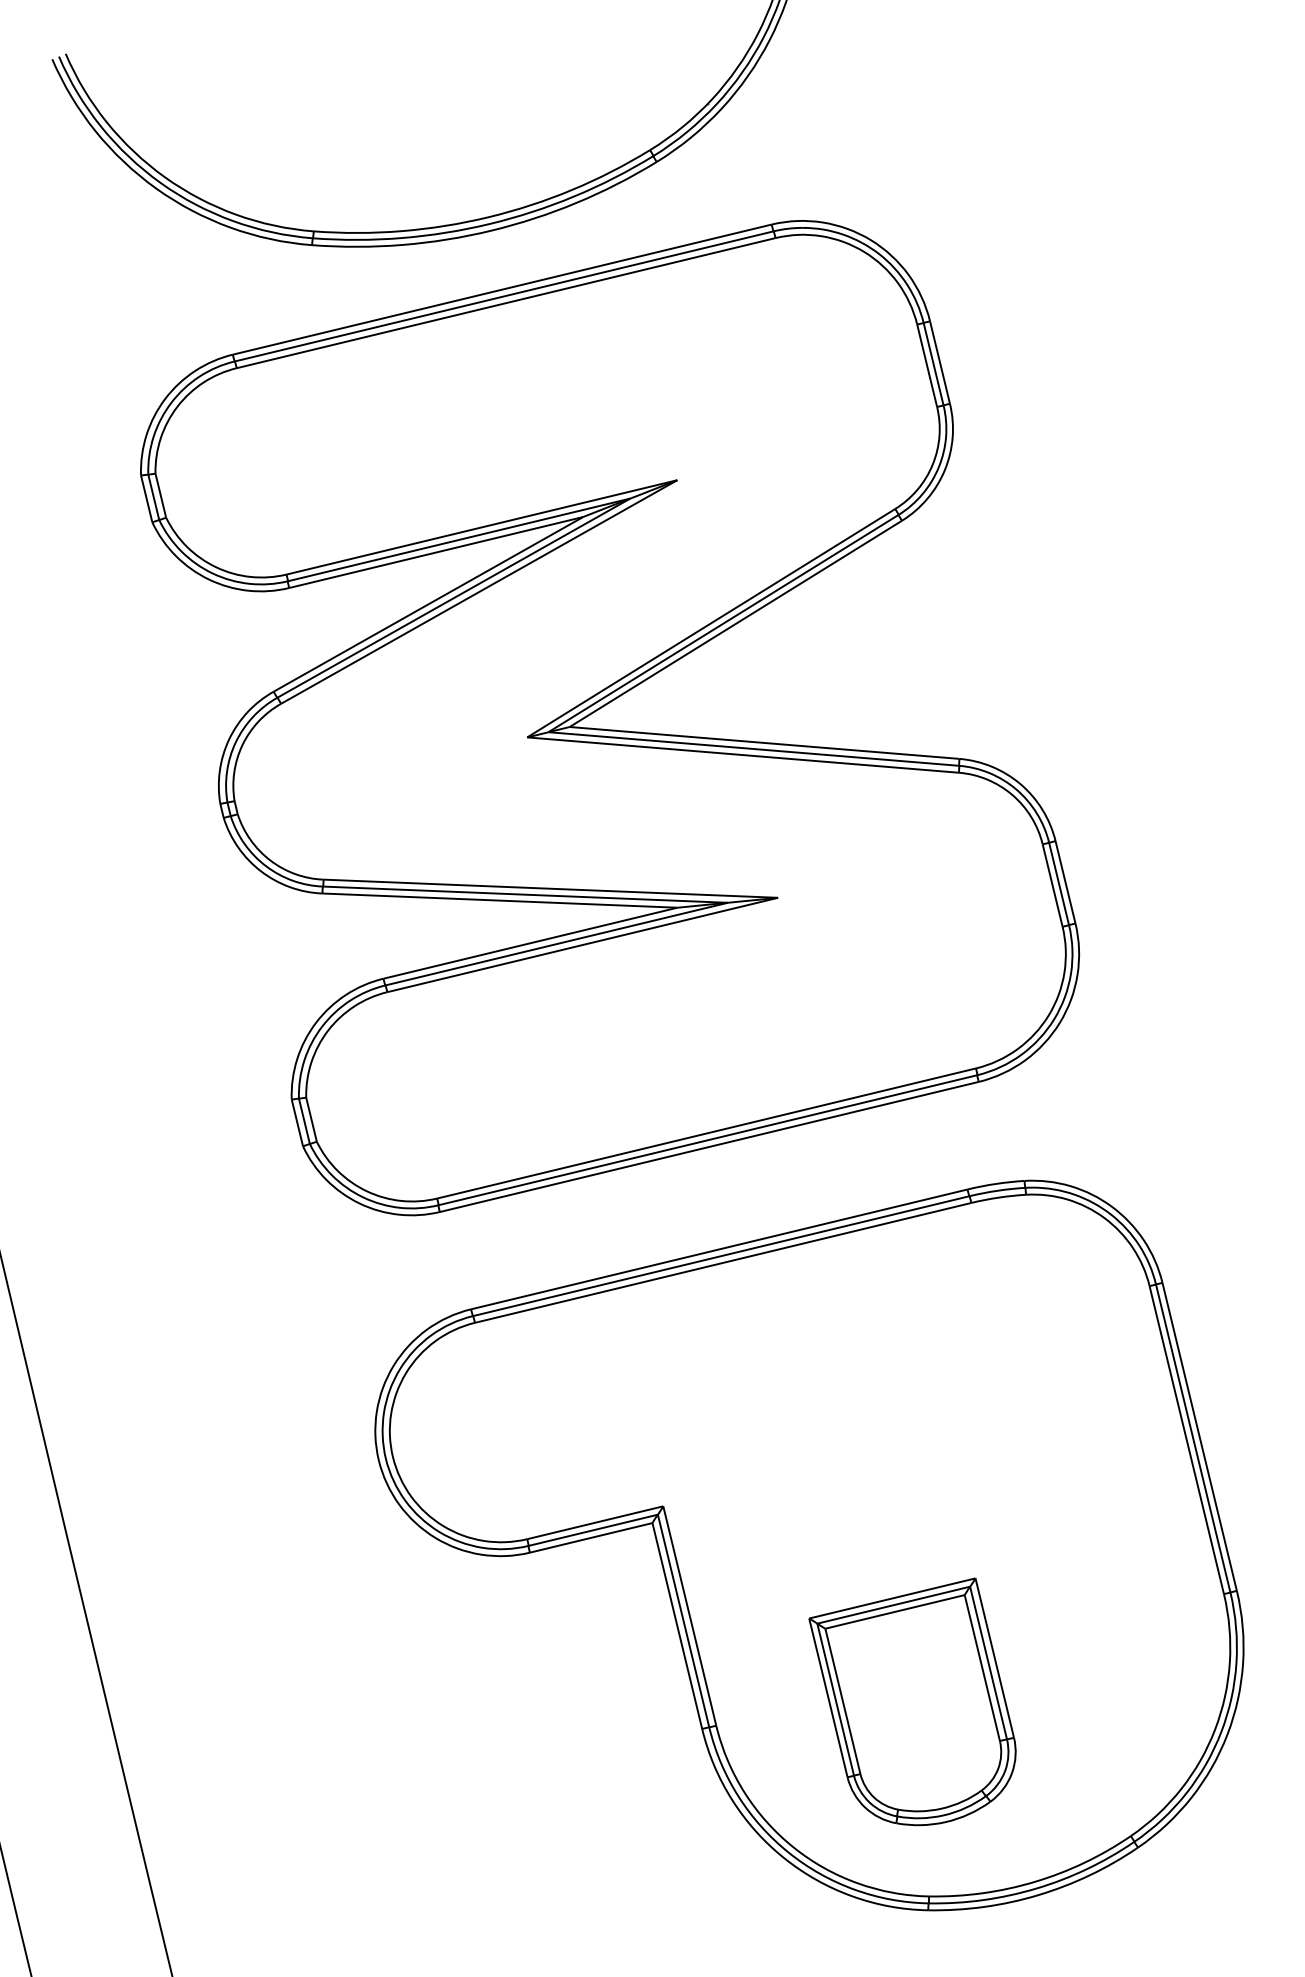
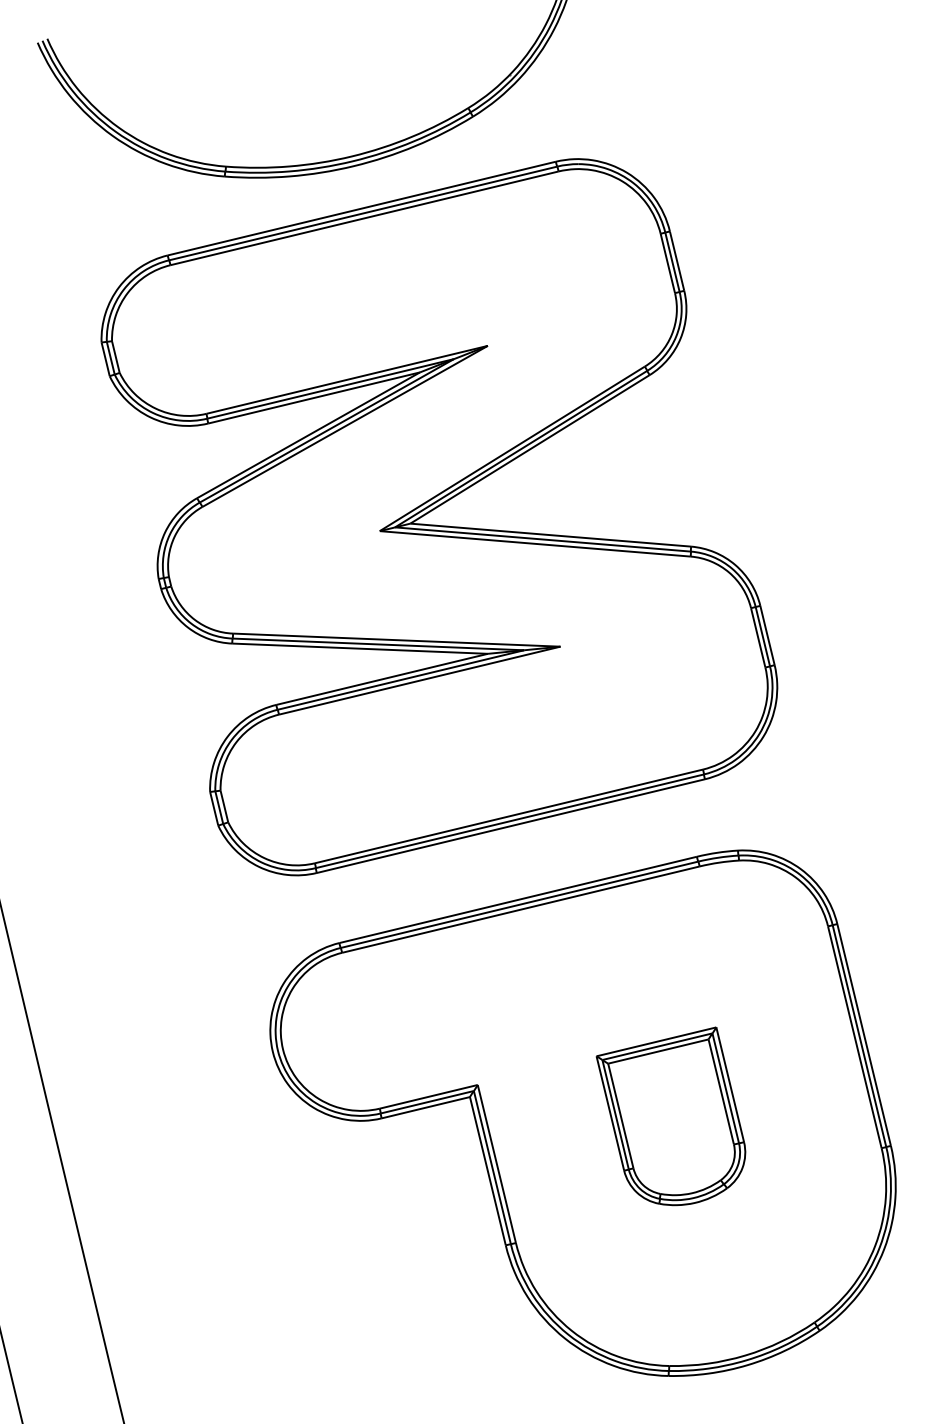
part: (912, 1701) -> (670, 1116), moved

